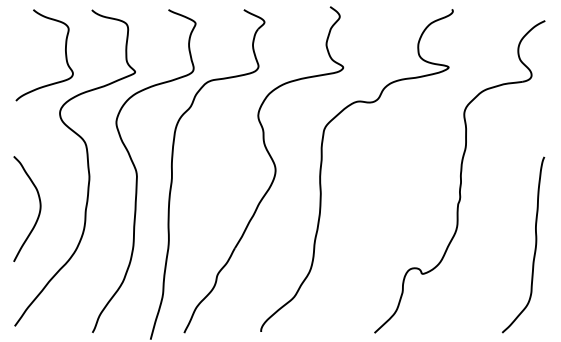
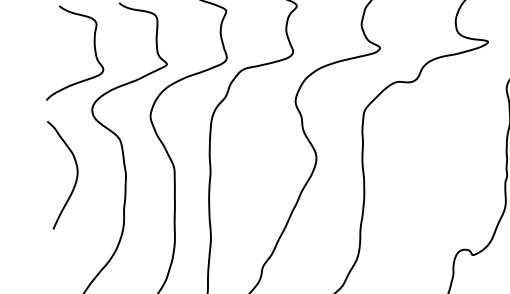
curve: (39, 208) -> (76, 173), moved

